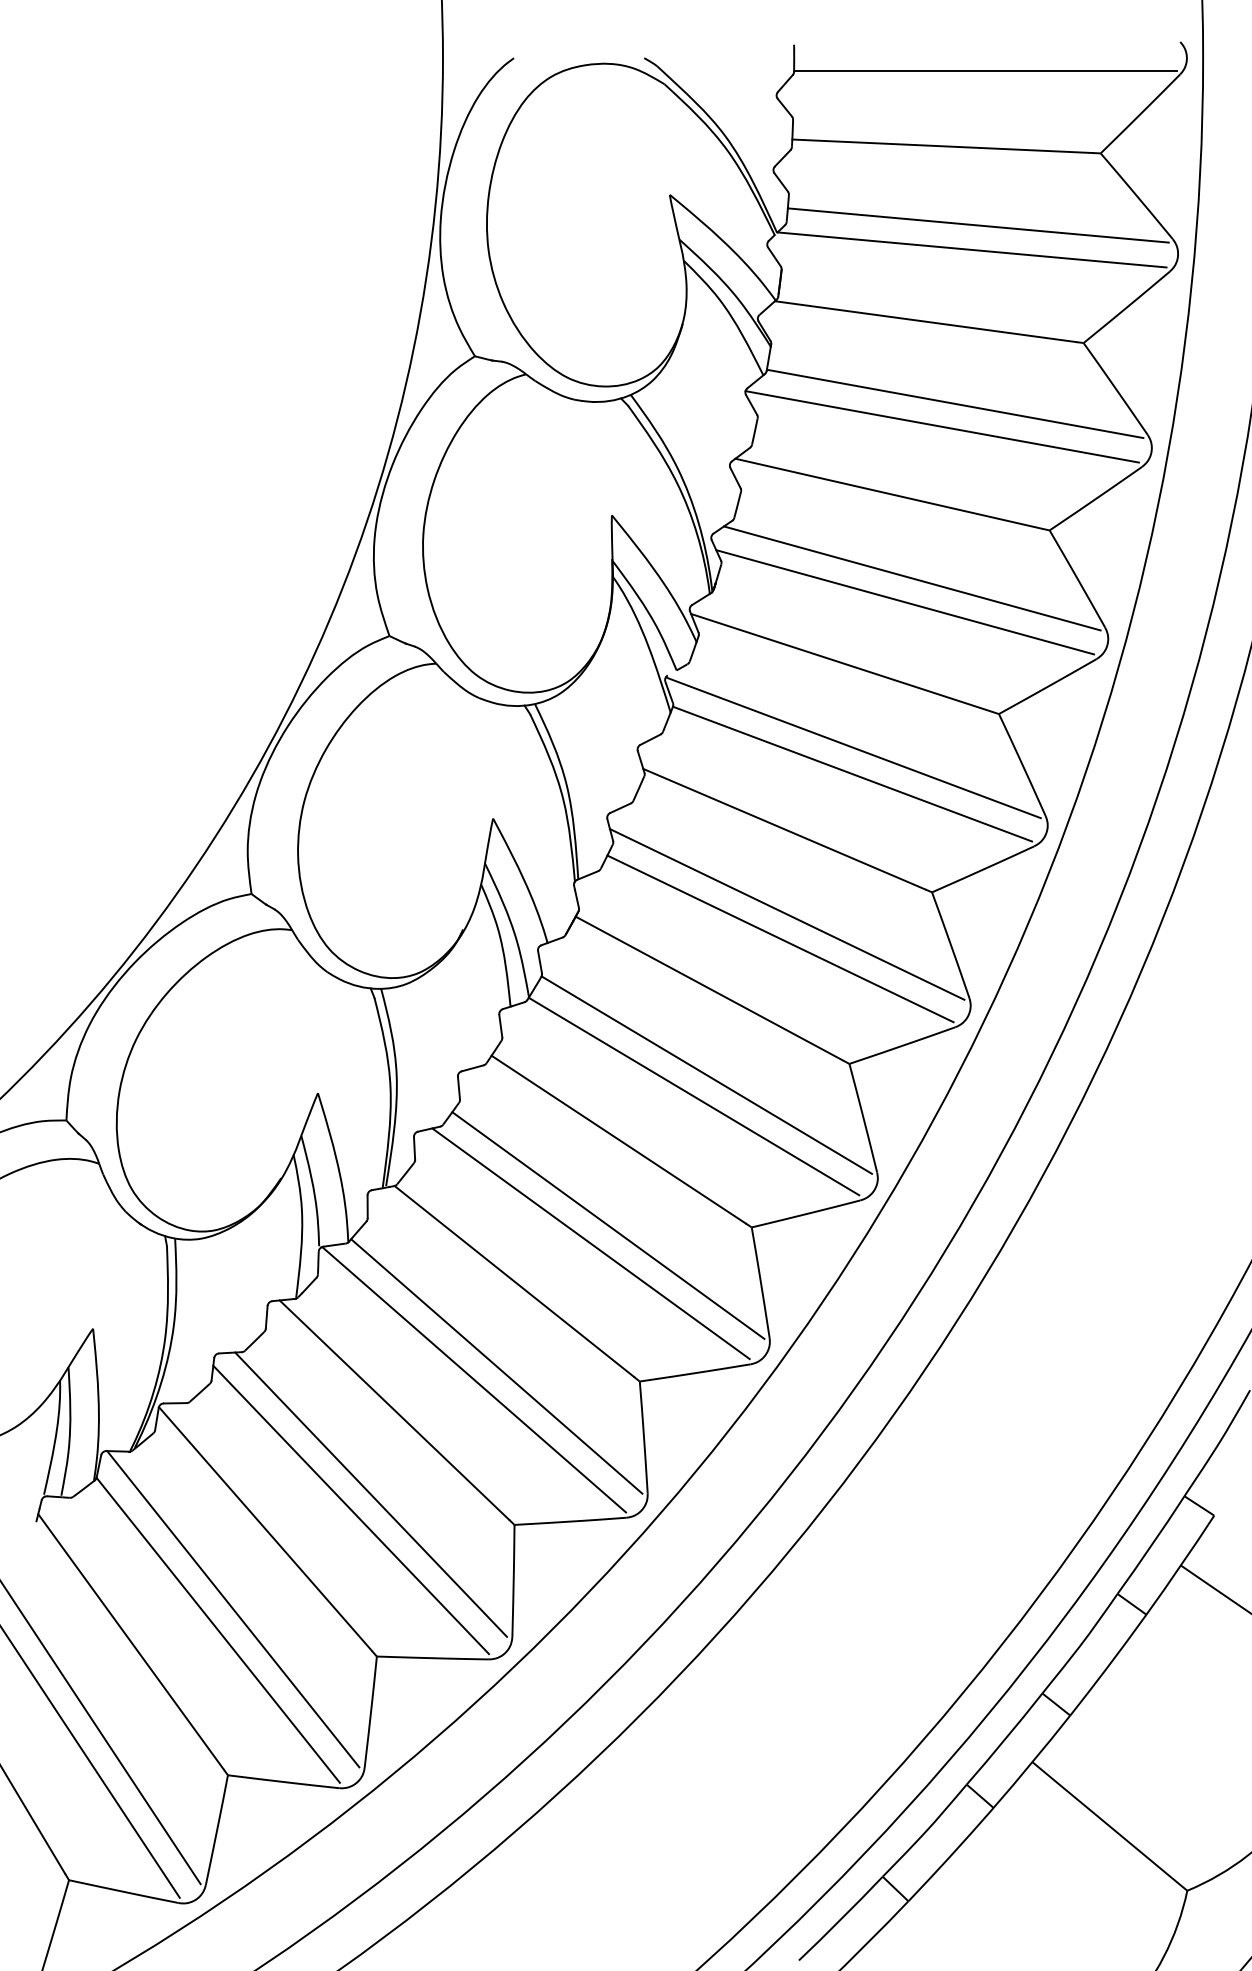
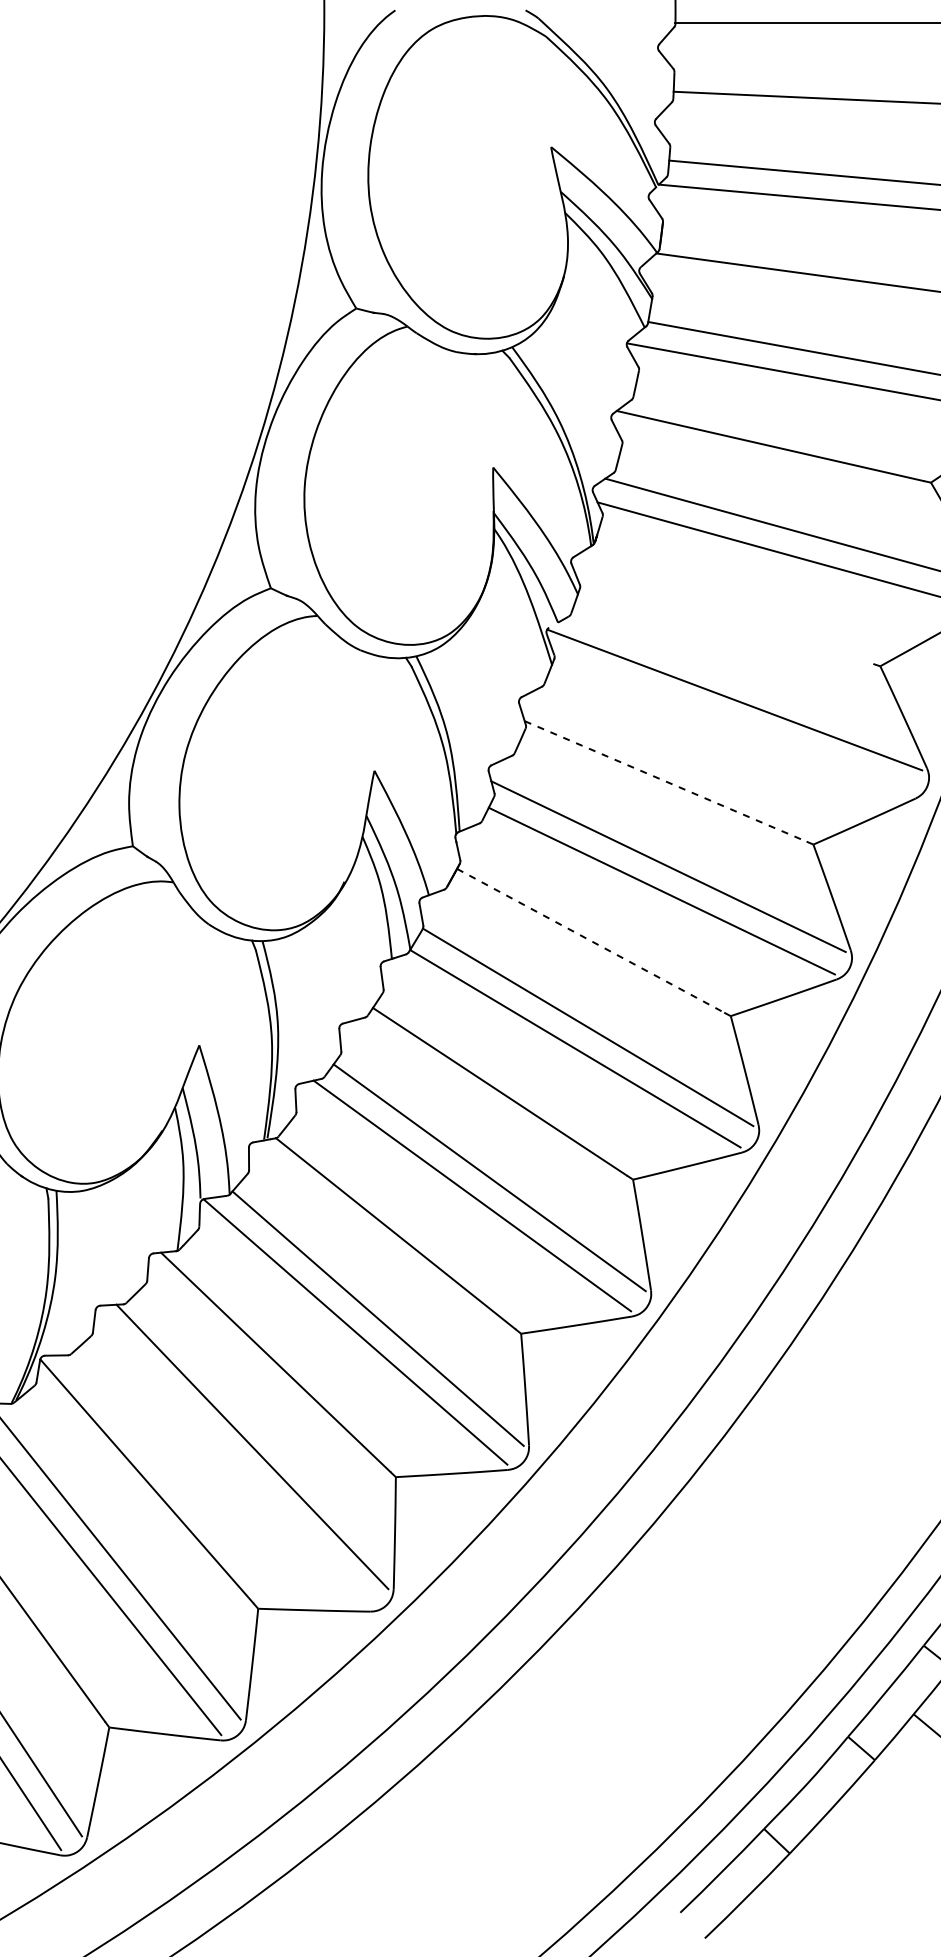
line: (841, 662) -> (722, 614), removed
line: (852, 773) -> (733, 725), removed
line: (784, 829) -> (665, 781), solid -> dashed
line: (709, 988) -> (590, 940), solid -> dashed
line: (351, 1509) -> (232, 1461), removed

